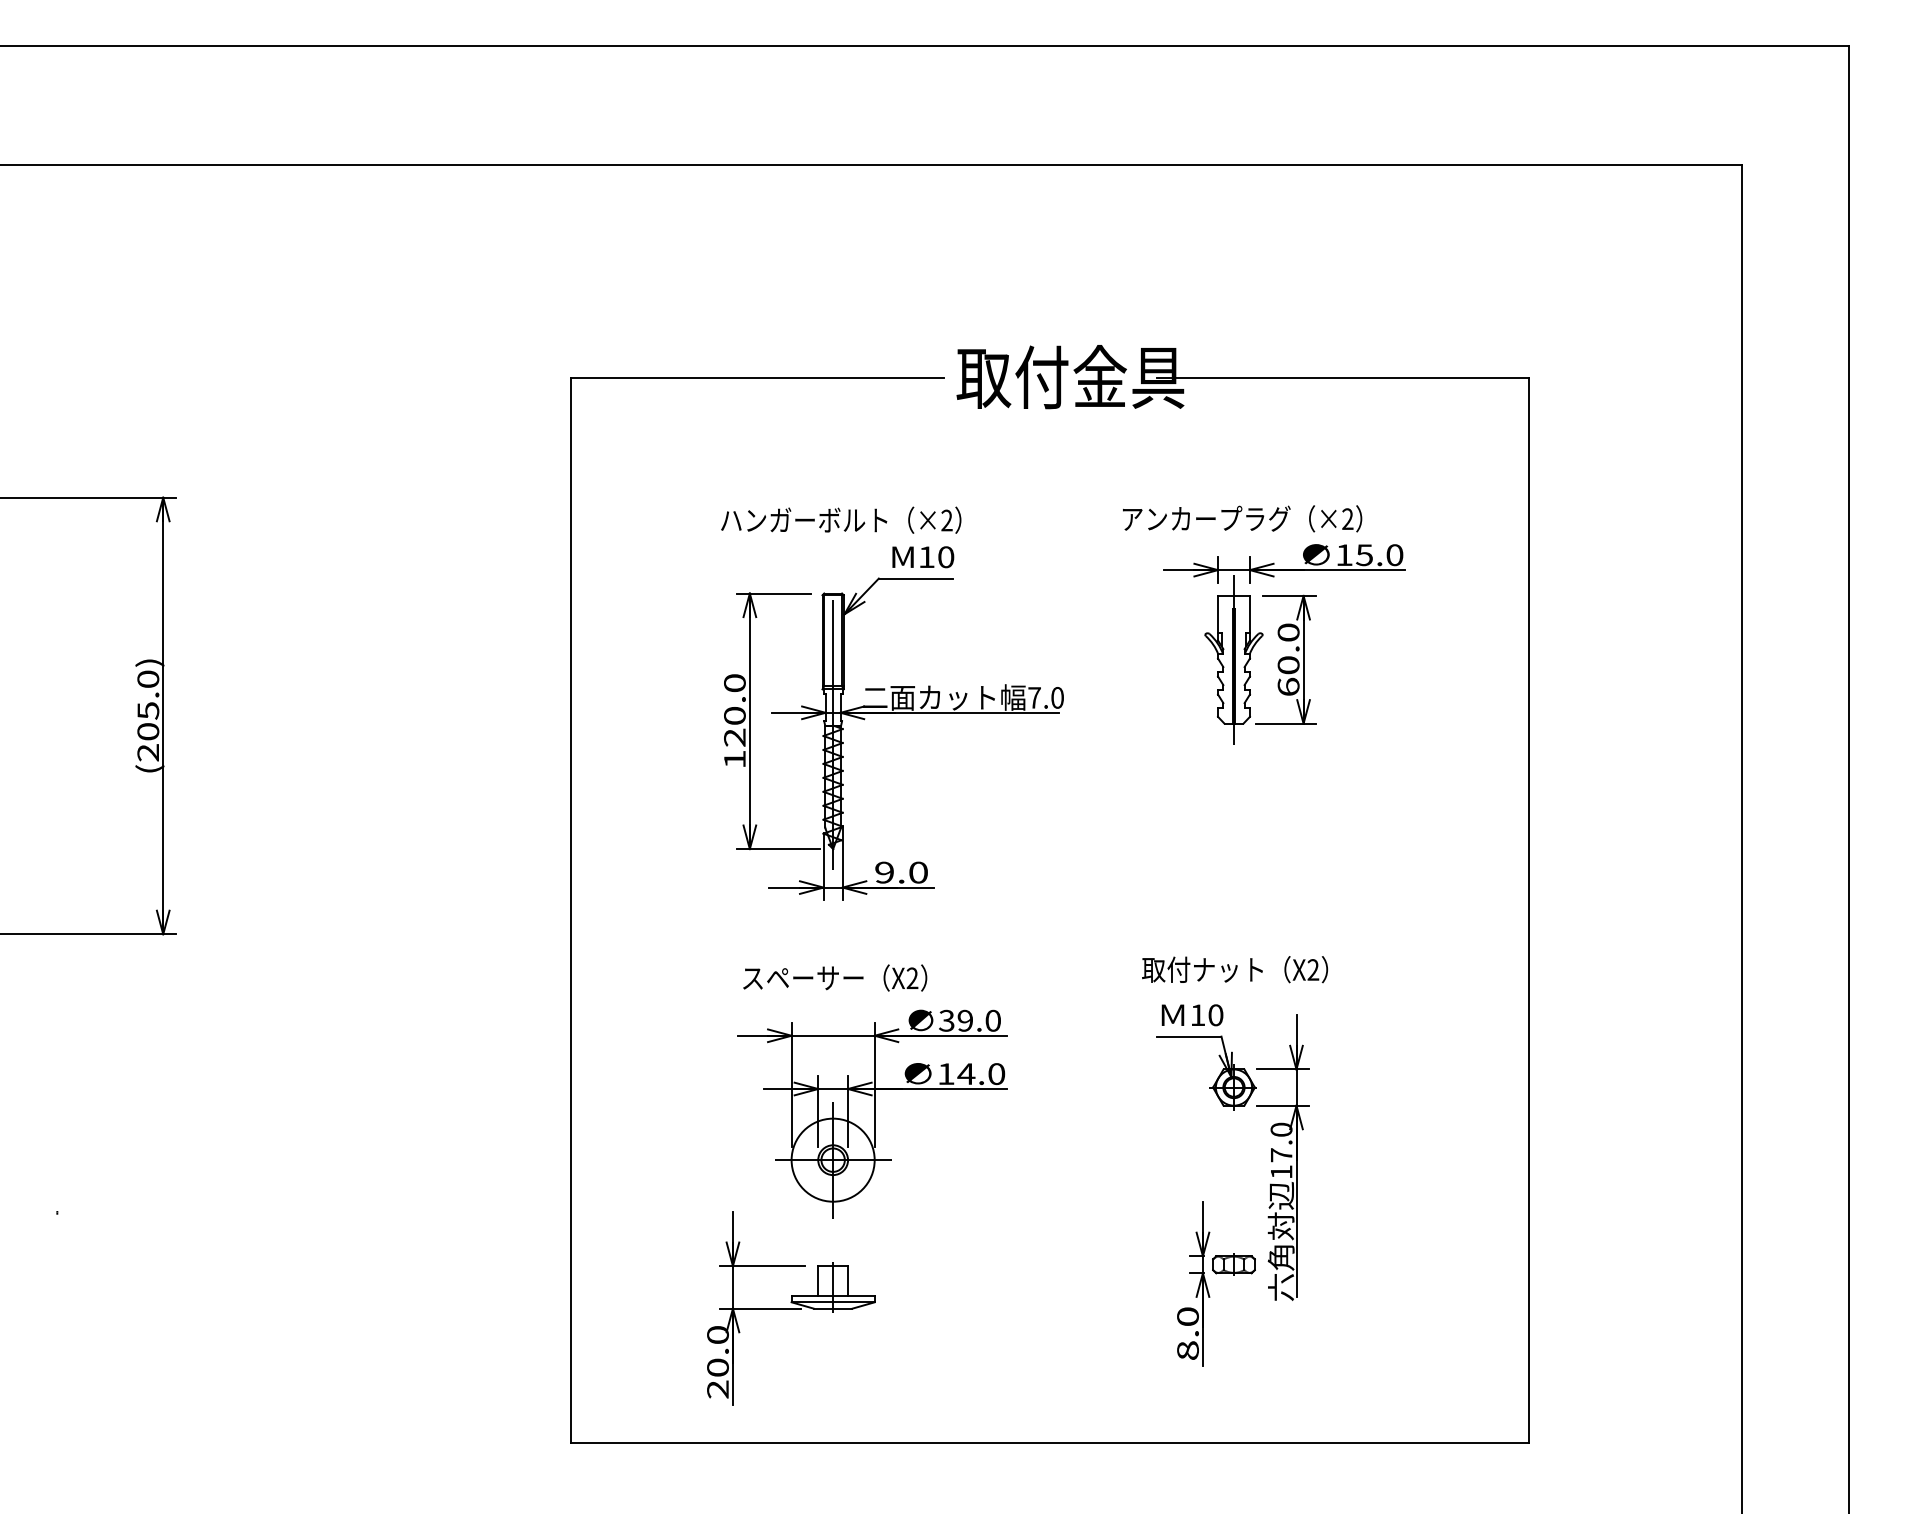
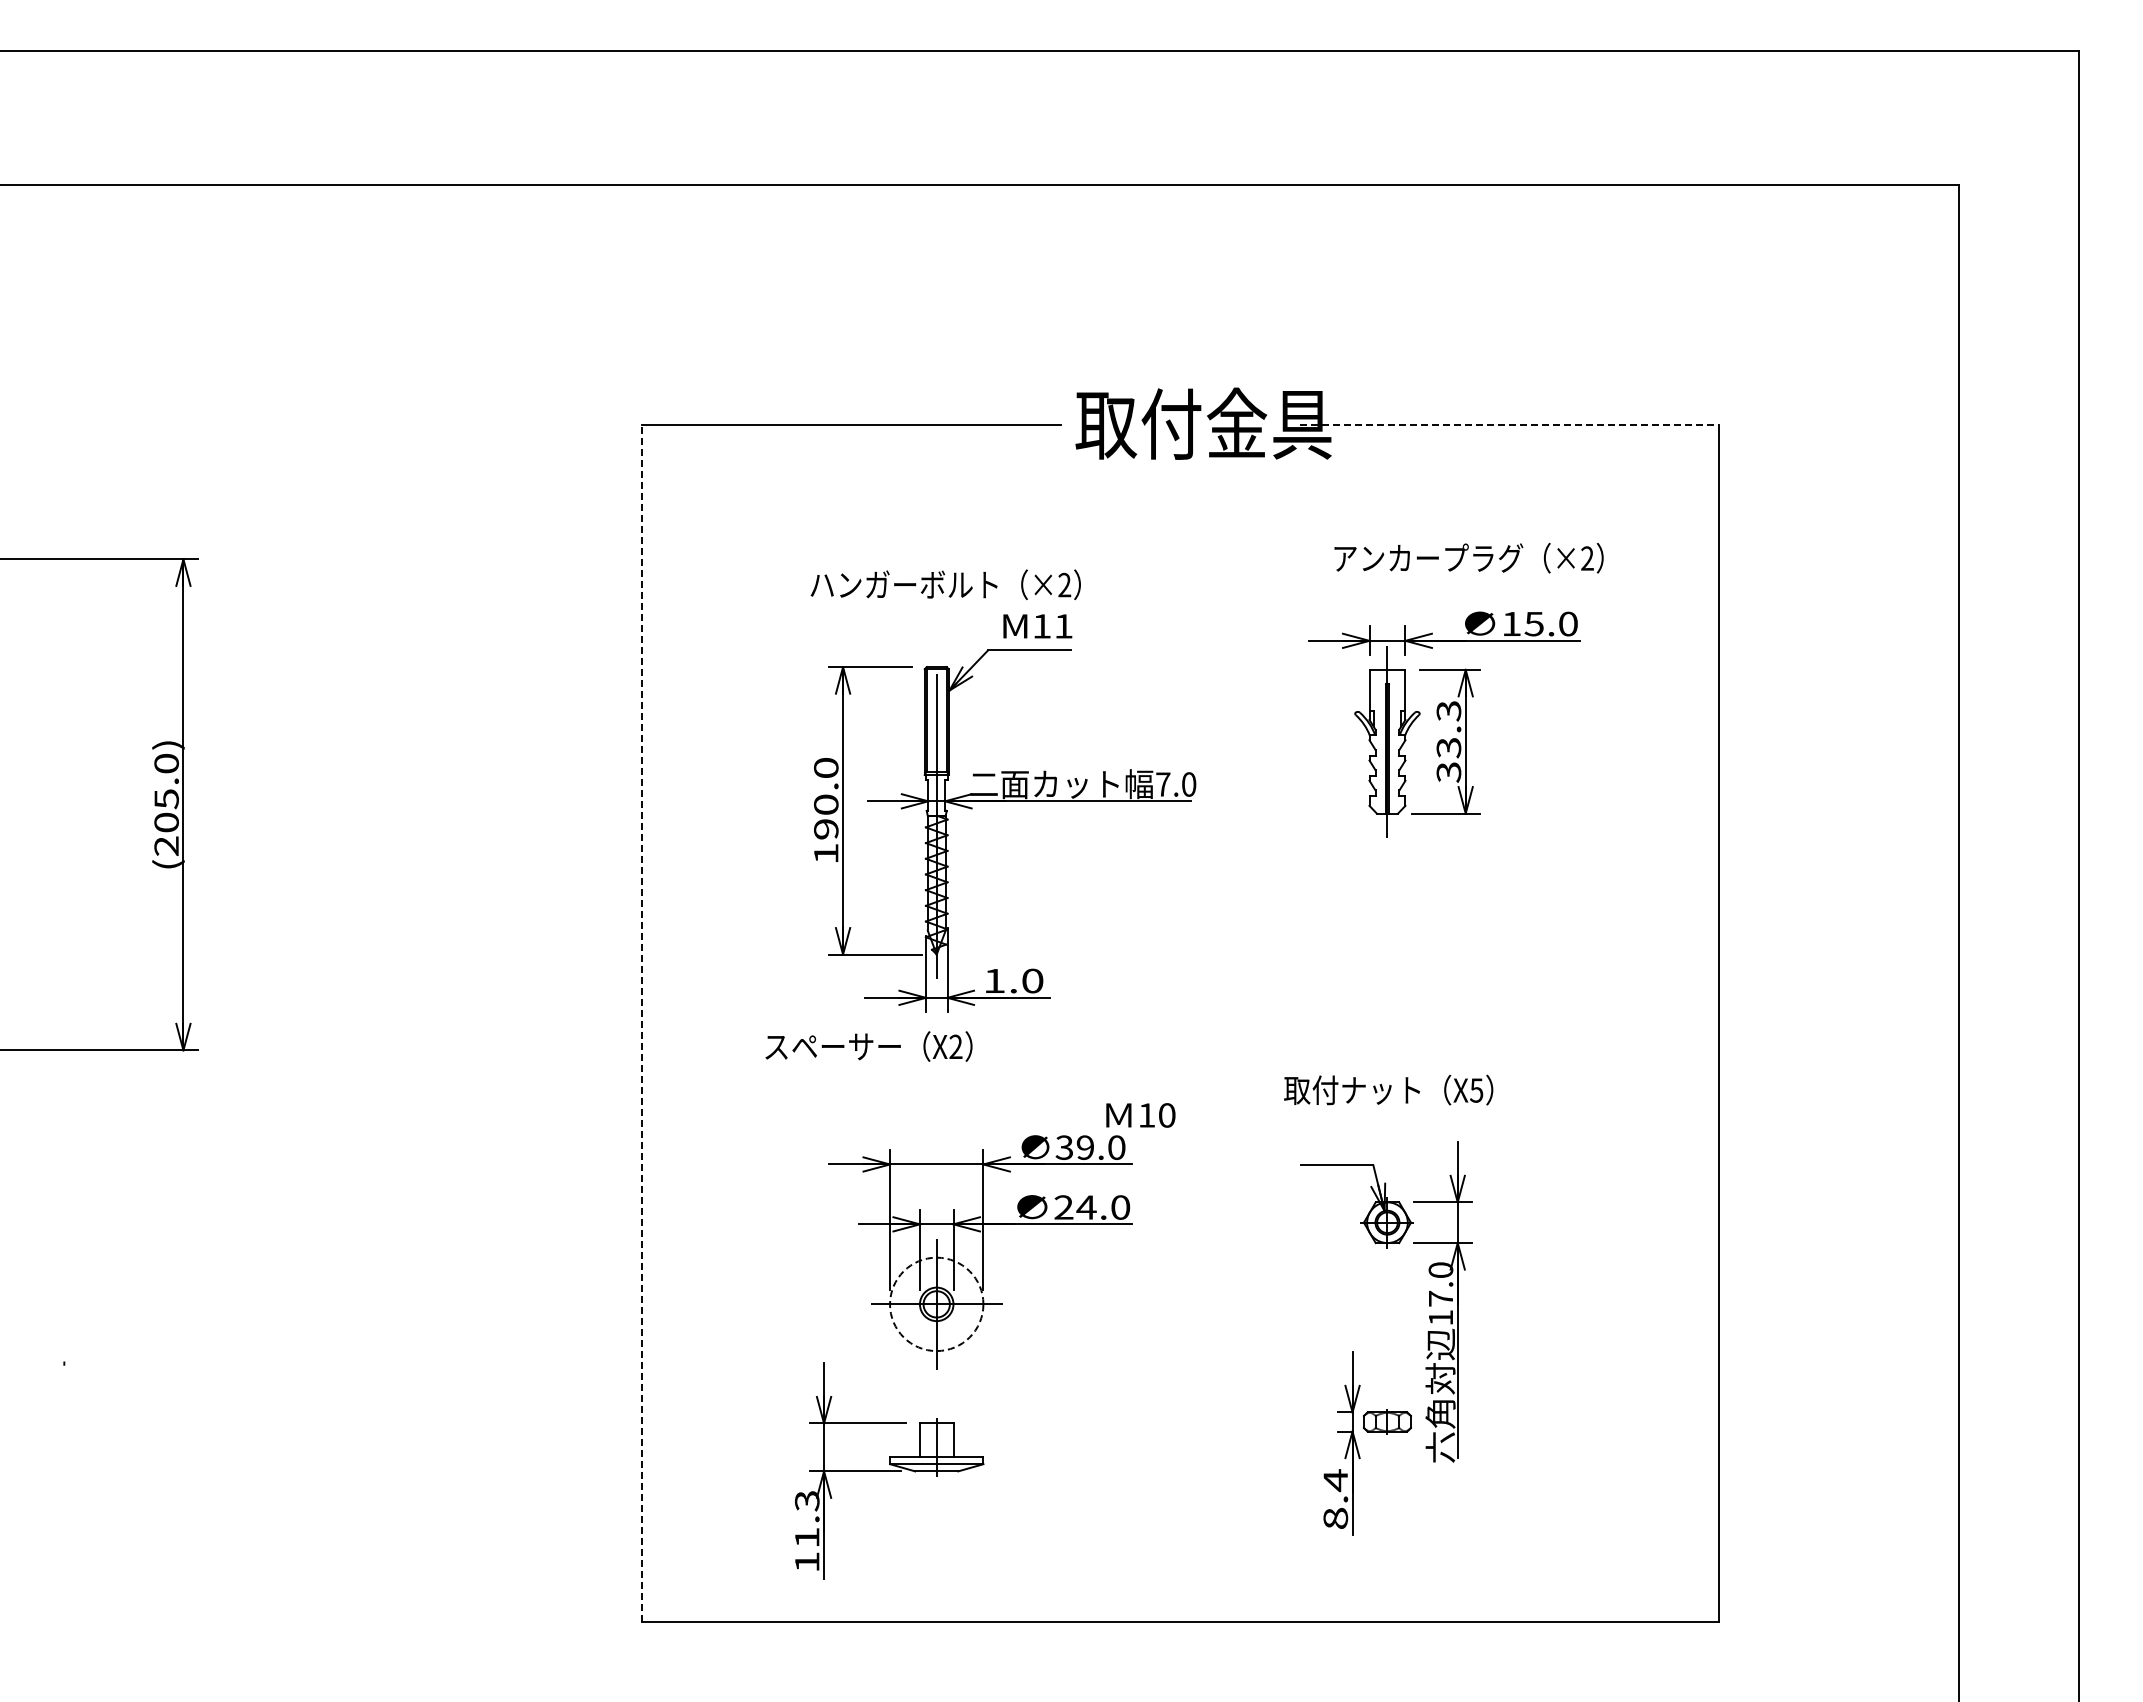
line: (1342, 377) -> (1509, 424), solid -> dashed
text: (1242, 518) -> (1468, 557), moved
text: (945, 557) -> (1063, 626), M10 -> M11
text: (1288, 659) -> (1448, 741), 60.0 -> 33.3
text: (735, 737) -> (826, 829), 120.0 -> 190.0
text: (884, 872) -> (994, 980), 9.0 -> 1.0
line: (570, 910) -> (641, 1023), solid -> dashed
text: (1313, 969) -> (1476, 1090), X2 -> X5
text: (834, 977) -> (868, 1046), moved
text: (1192, 1015) -> (1140, 1115), moved
text: (945, 1074) -> (1063, 1207), 14.0 -> 24.0
circle: (832, 1160) -> (936, 1304), solid -> dashed
text: (1187, 1316) -> (1335, 1480), 8.0 -> 8.4
text: (718, 1362) -> (807, 1531), 20.0 -> 11.3

